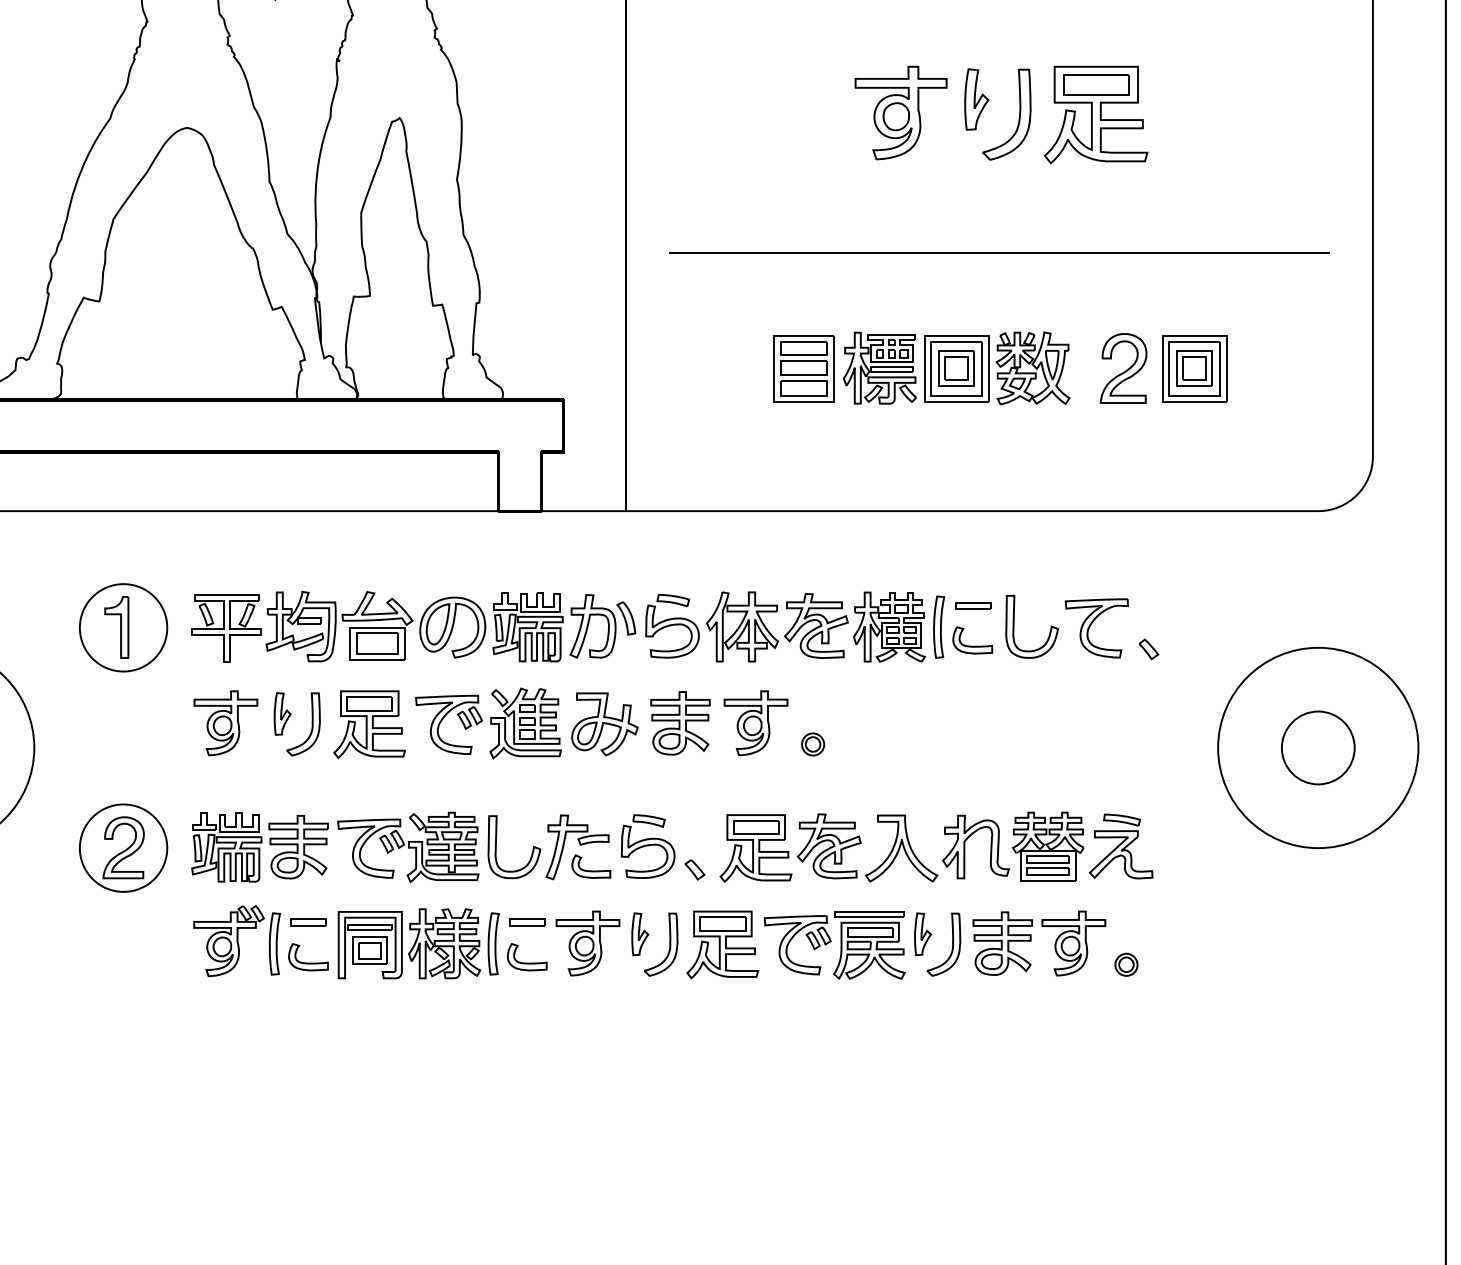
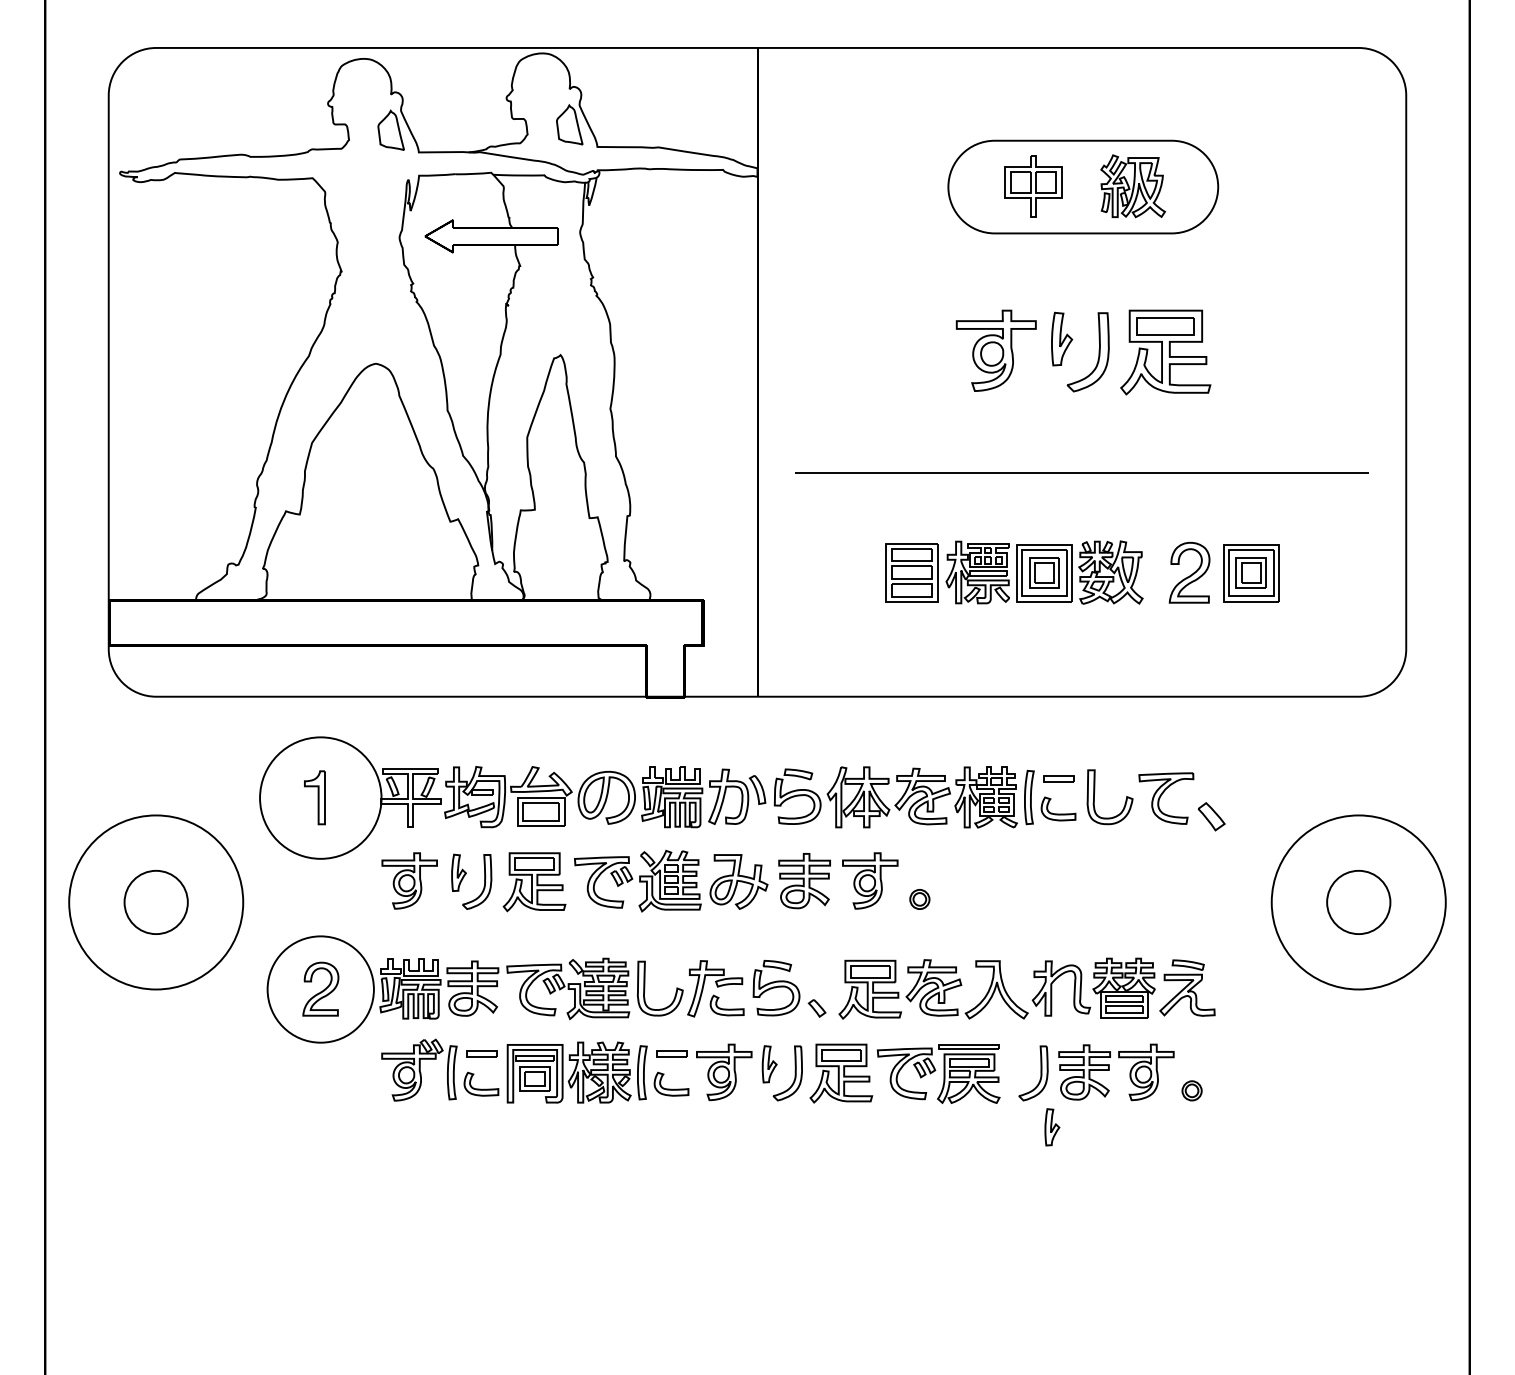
circle: (123, 628) -> (320, 798), size x1.6
part: (1148, 649) -> (1211, 816), size x1.6
circle: (123, 848) -> (320, 989), size x1.4
part: (923, 934) -> (1052, 1127), moved

